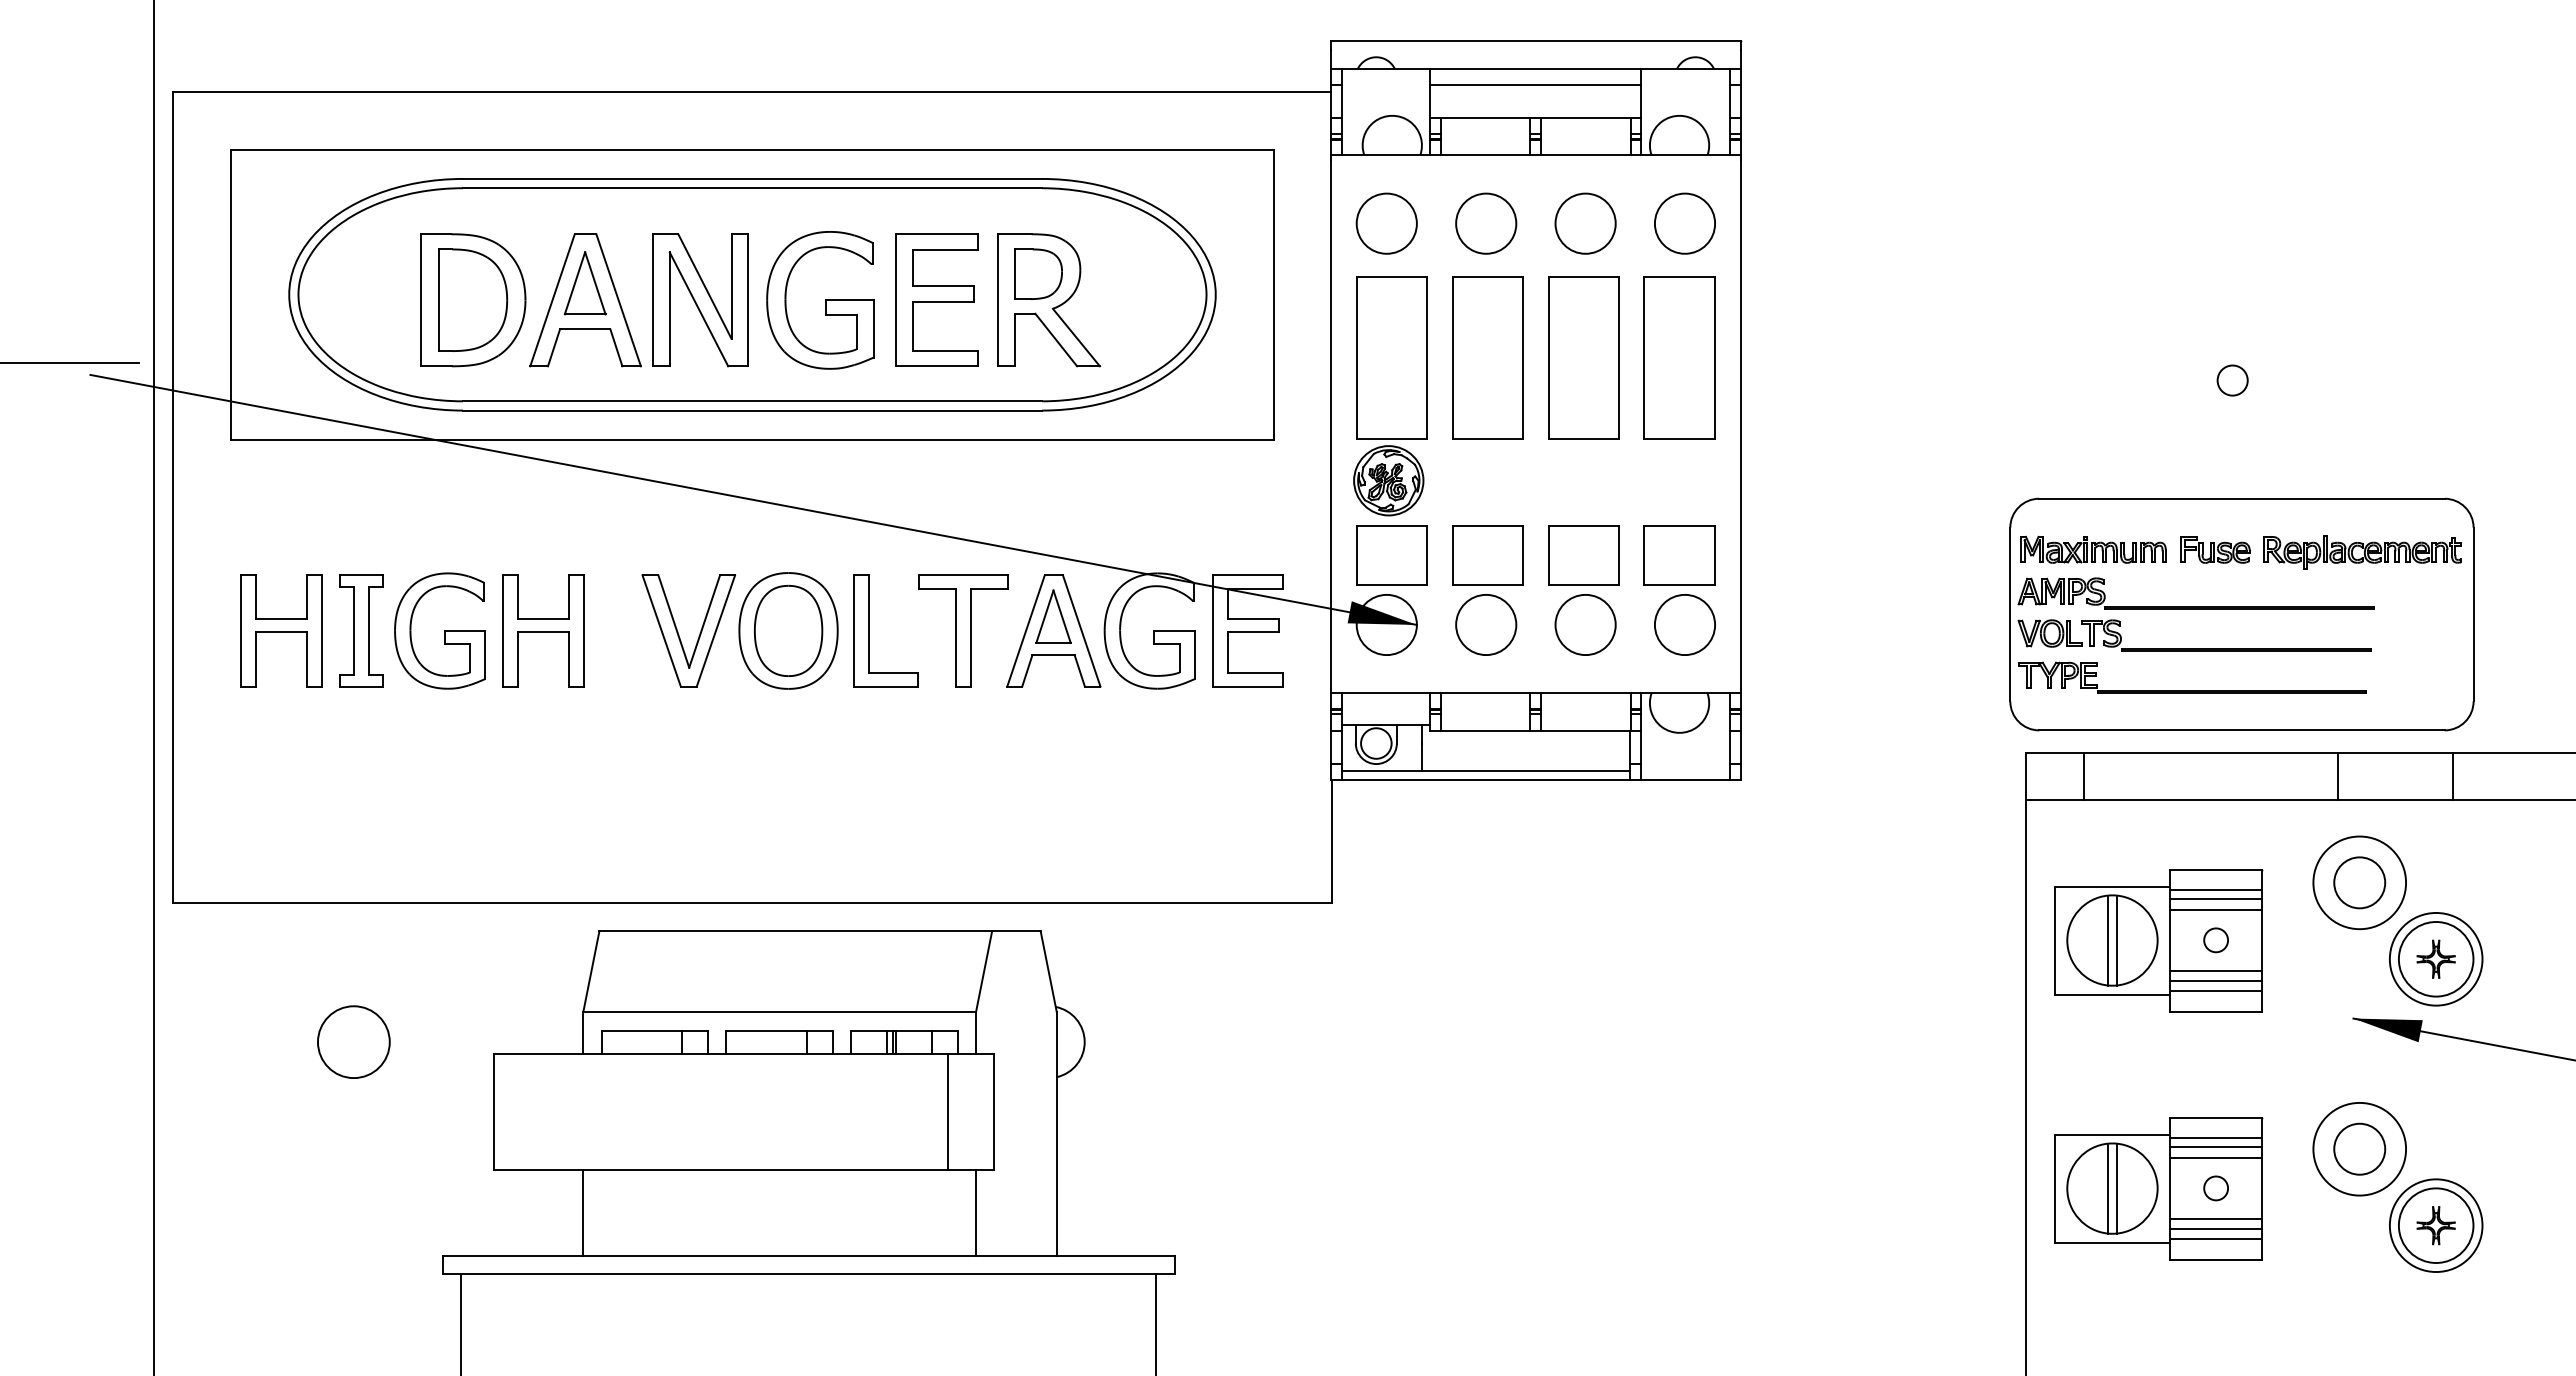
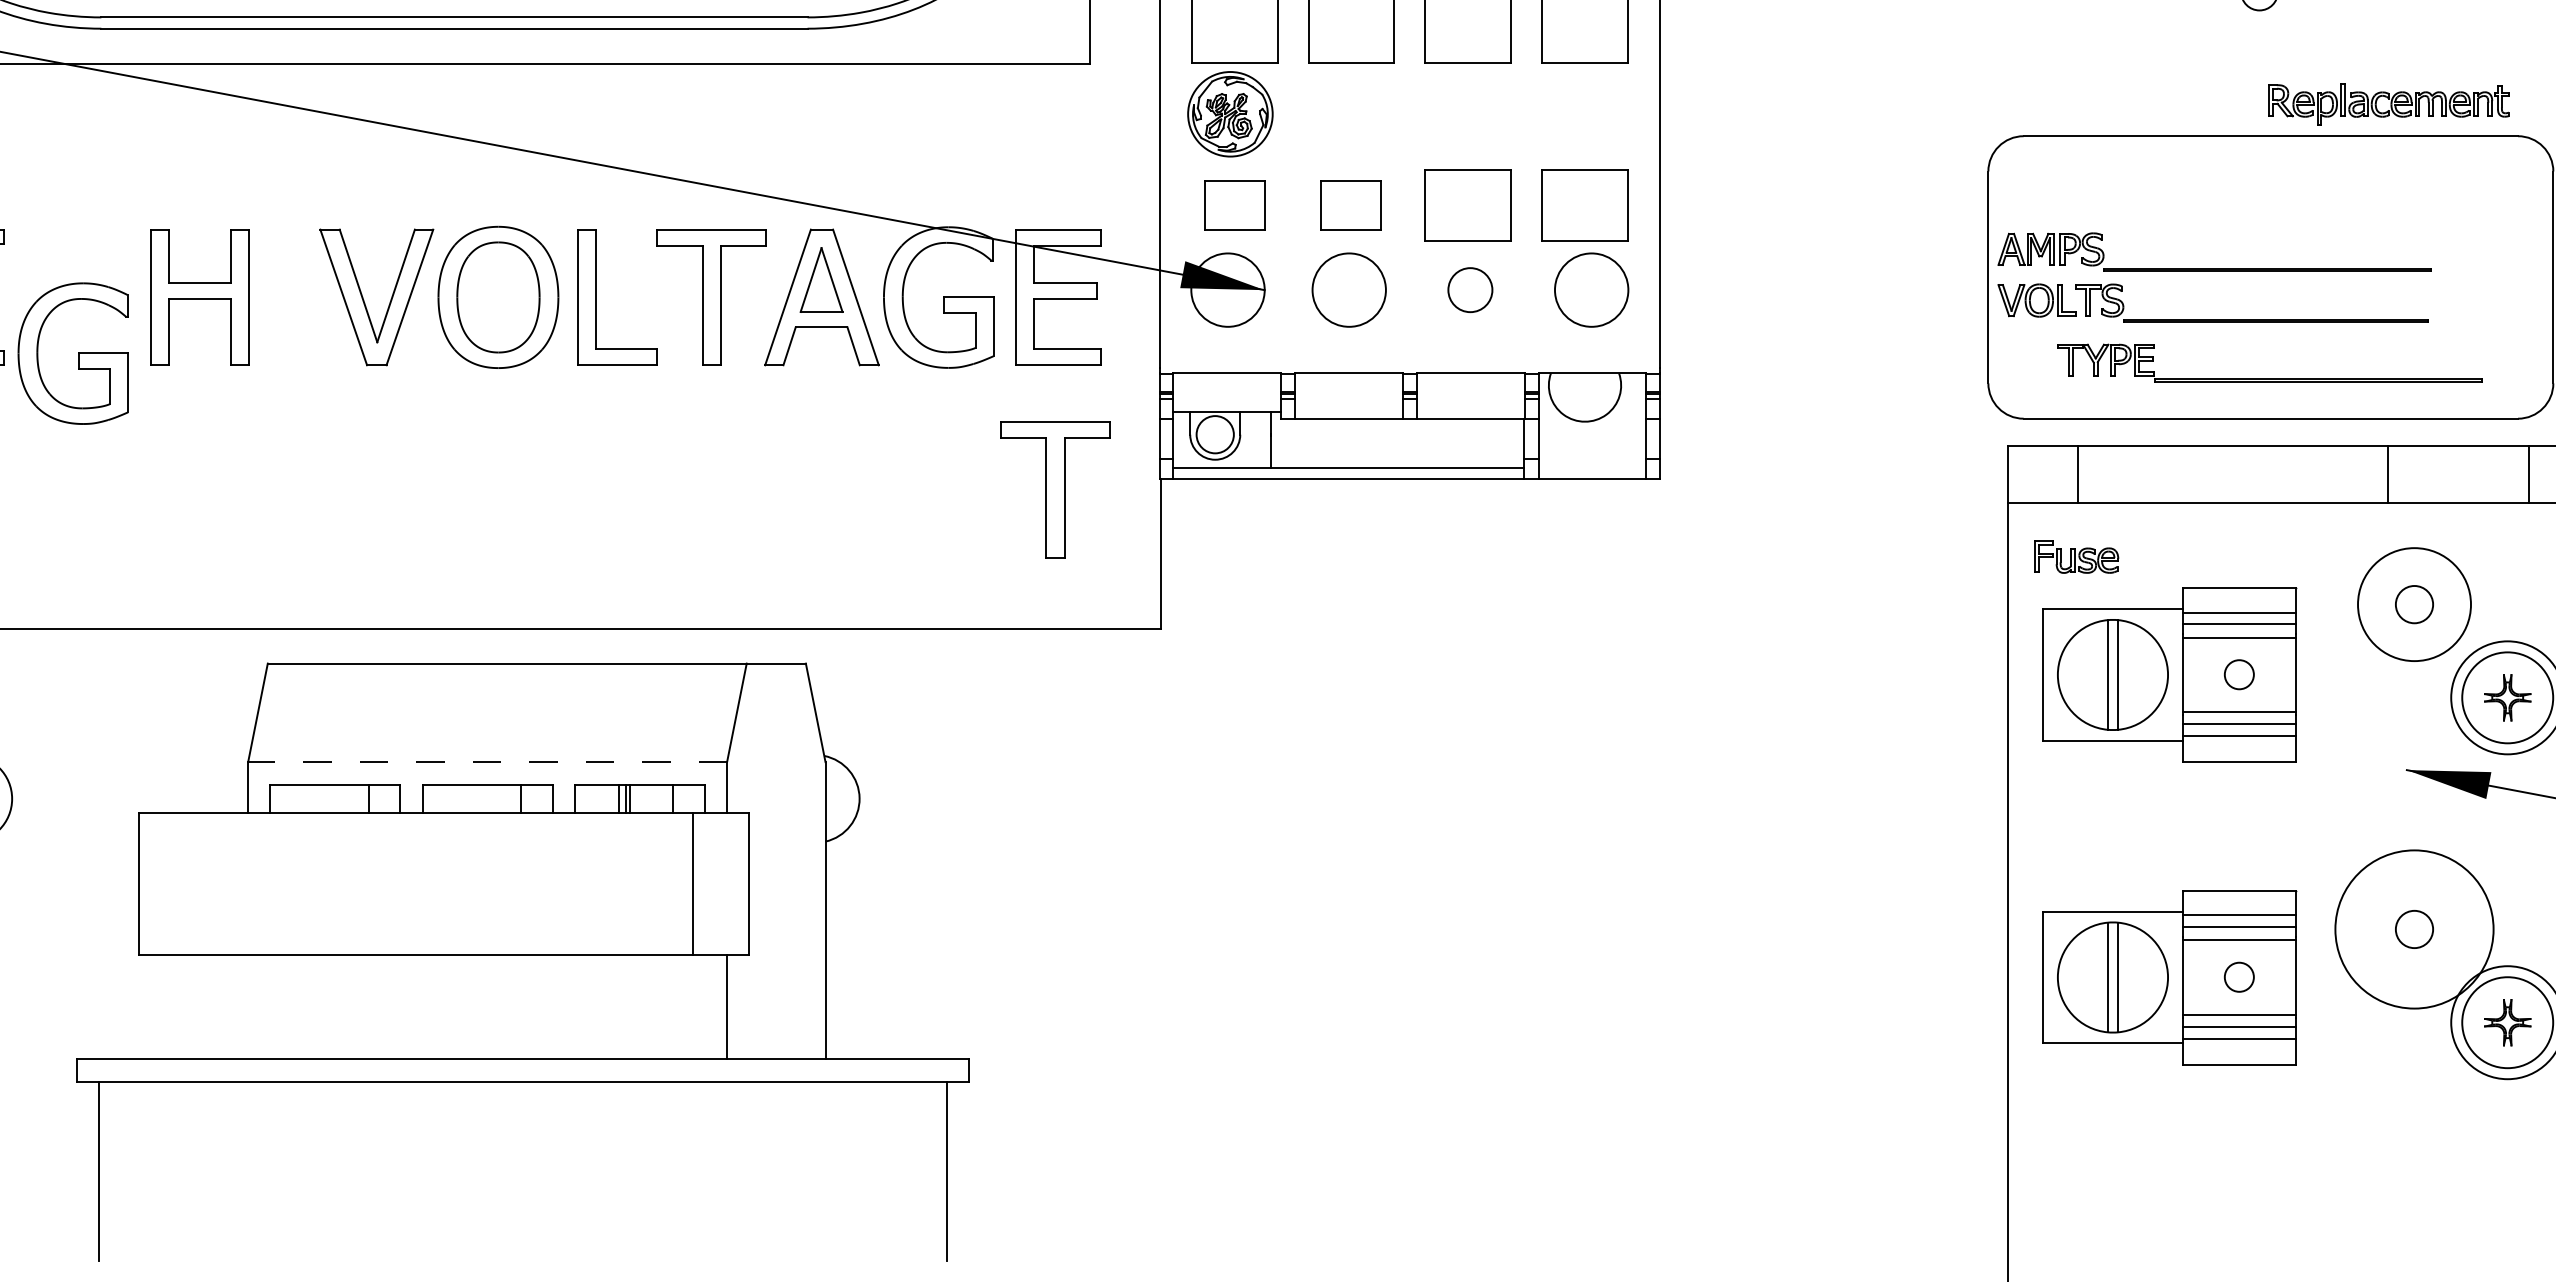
part: (2093, 549) -> (2089, 198), removed
part: (2215, 549) -> (2076, 556), moved
part: (2362, 552) -> (2388, 104), moved
part: (1391, 555) -> (1233, 205), size x0.7
part: (1487, 555) -> (1350, 205), size x0.7
circle: (1585, 624) -> (1470, 289), size x0.6
part: (439, 630) -> (72, 352), moved
part: (2192, 690) -> (2270, 378), moved
part: (1245, 788) -> (1055, 489), added
circle: (2359, 882) -> (2414, 604), size x0.6
line: (779, 1011) -> (487, 761), solid -> dashed
circle: (2359, 1148) -> (2414, 928), size x0.6
circle: (2359, 1148) -> (2414, 928), size x1.4
line: (583, 1212) -> (248, 1006), removed

